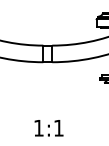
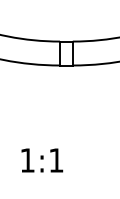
text: (48, 128) -> (41, 160), moved

